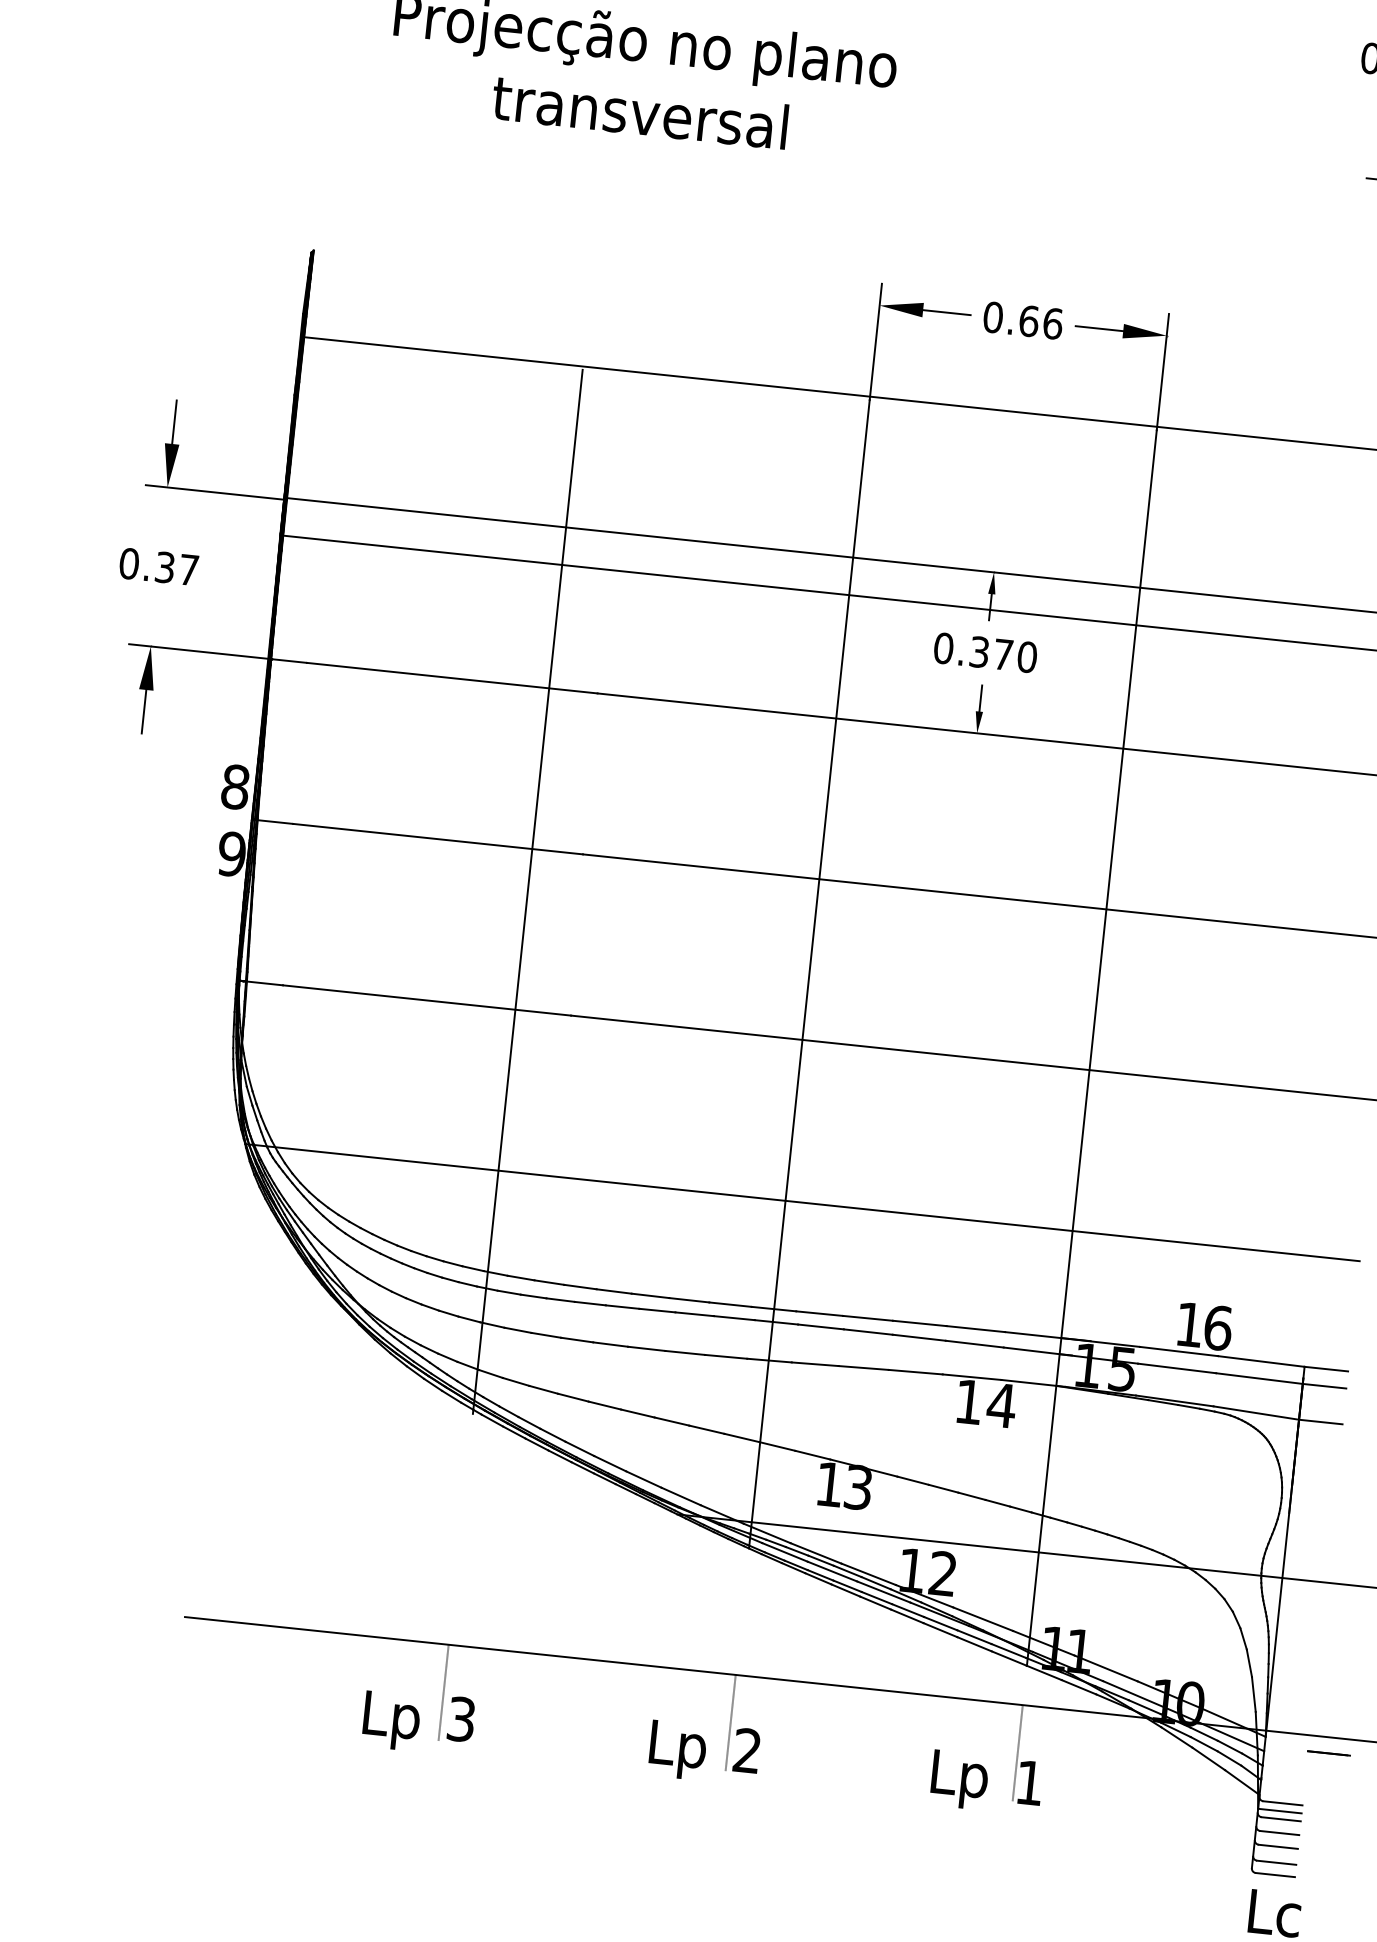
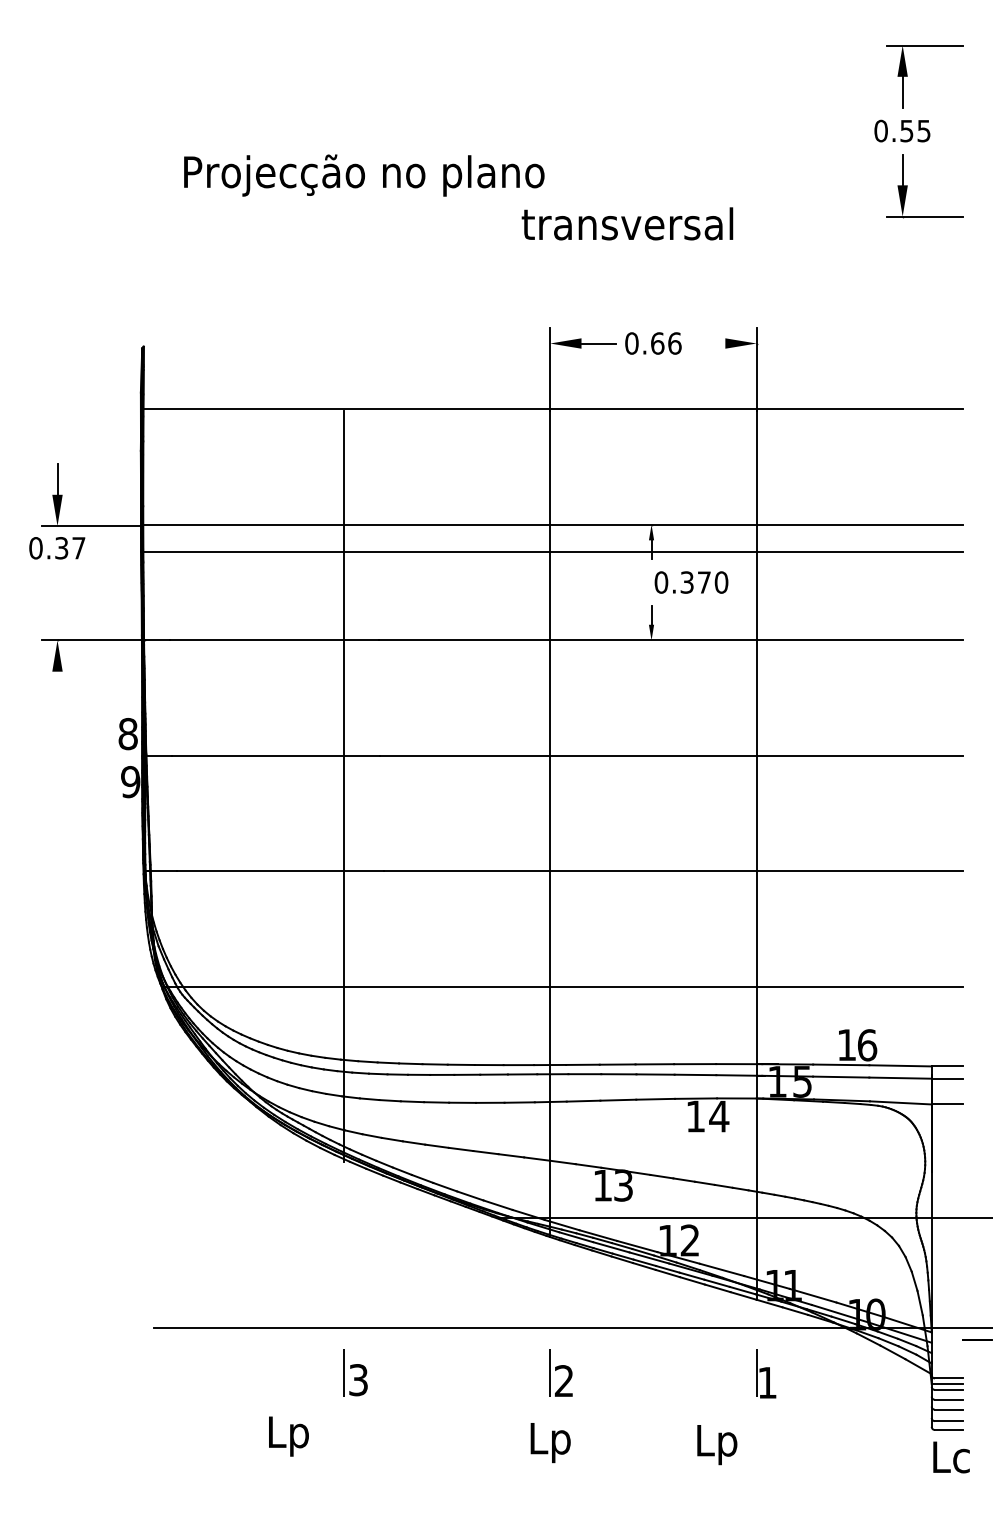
text: (640, 111) -> (627, 223), moved
line: (1099, 328) -> (708, 343), removed
text: (159, 567) -> (57, 548), moved
text: (985, 652) -> (691, 582), moved
line: (144, 710) -> (57, 686), removed
text: (390, 1720) -> (288, 1436), moved
text: (677, 1751) -> (550, 1443), moved
text: (959, 1780) -> (717, 1445), moved

